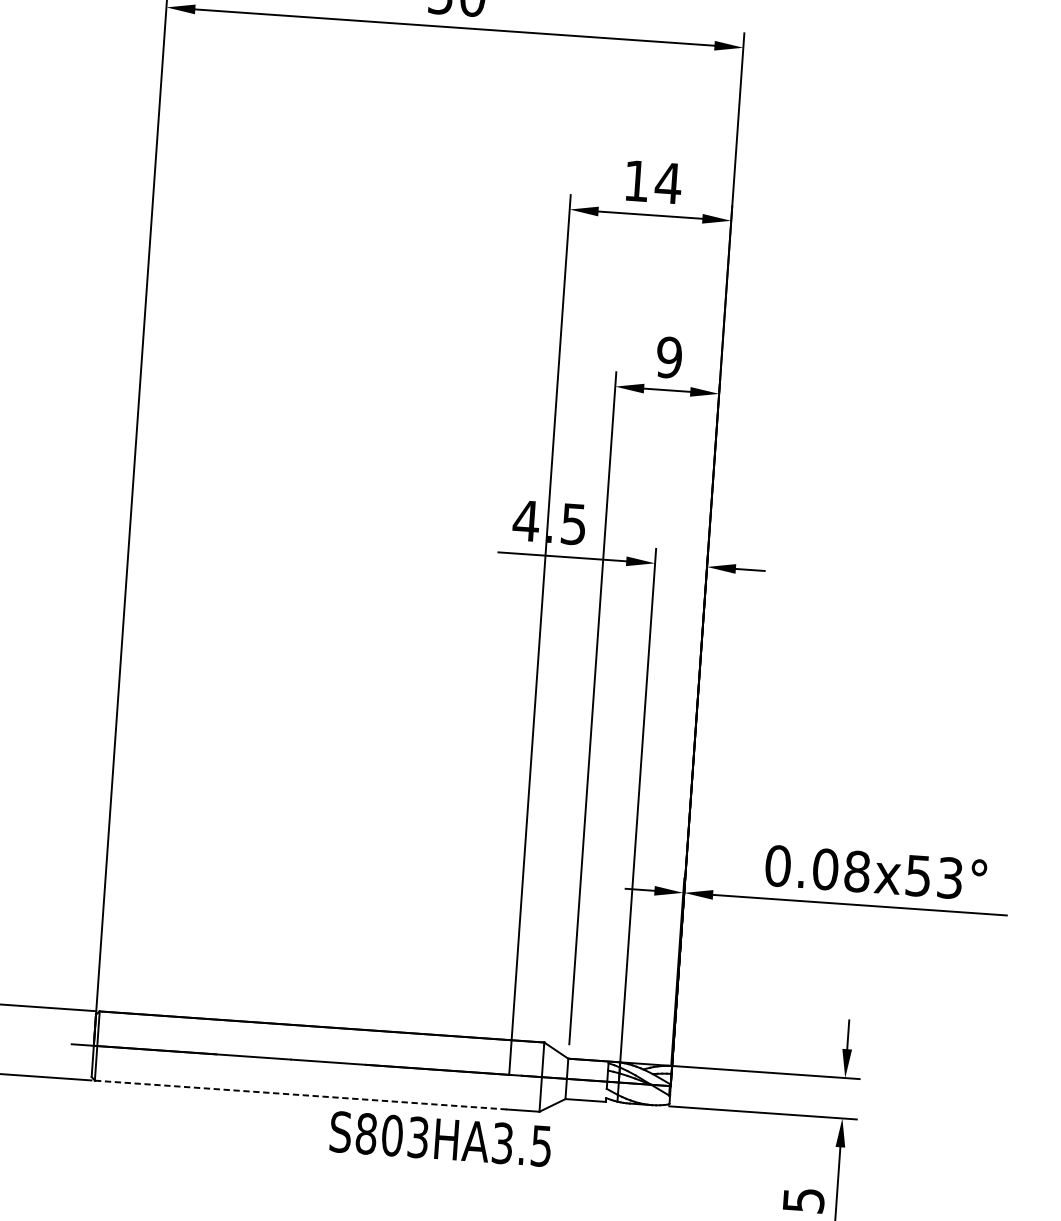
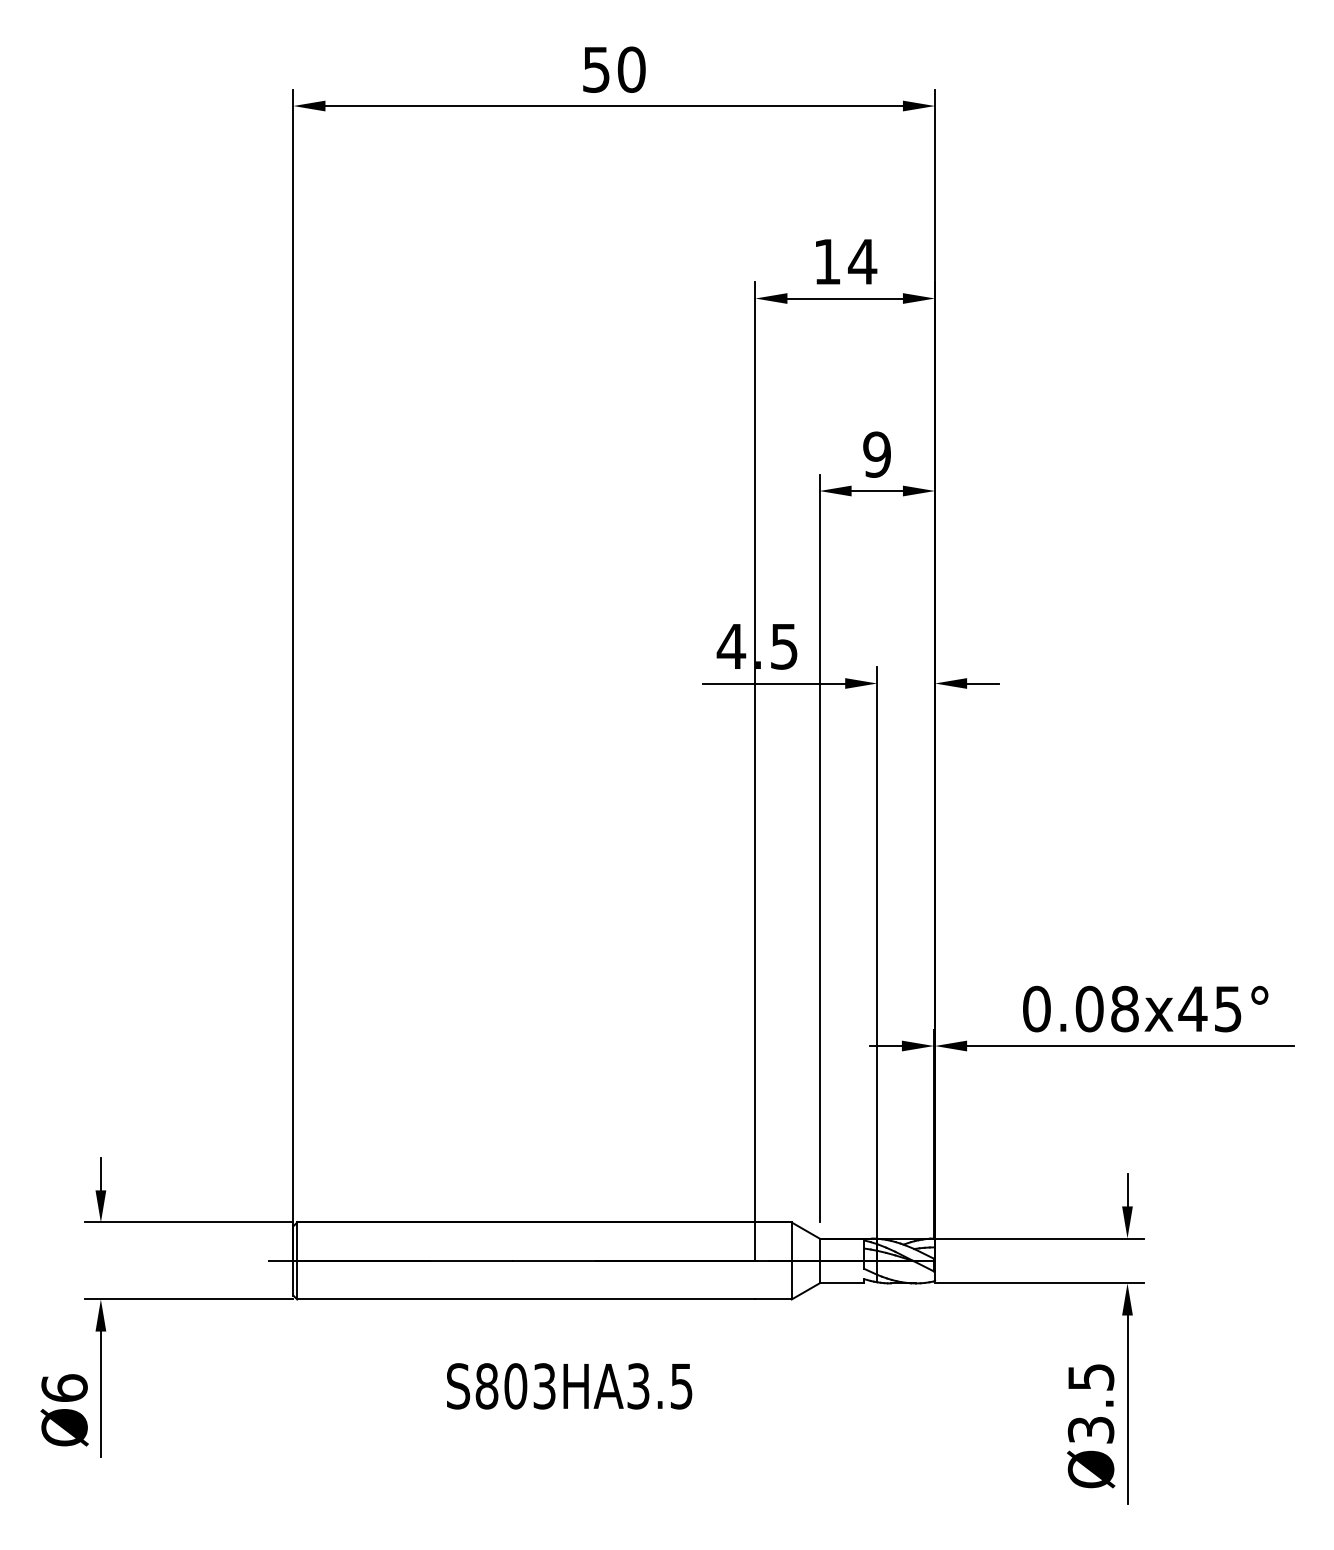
text: (933, 876) -> (1209, 1008), 0.08x53° -> 0.08x45°
line: (300, 1095) -> (525, 1299), dashed -> solid
text: (440, 1139) -> (569, 1386), moved

